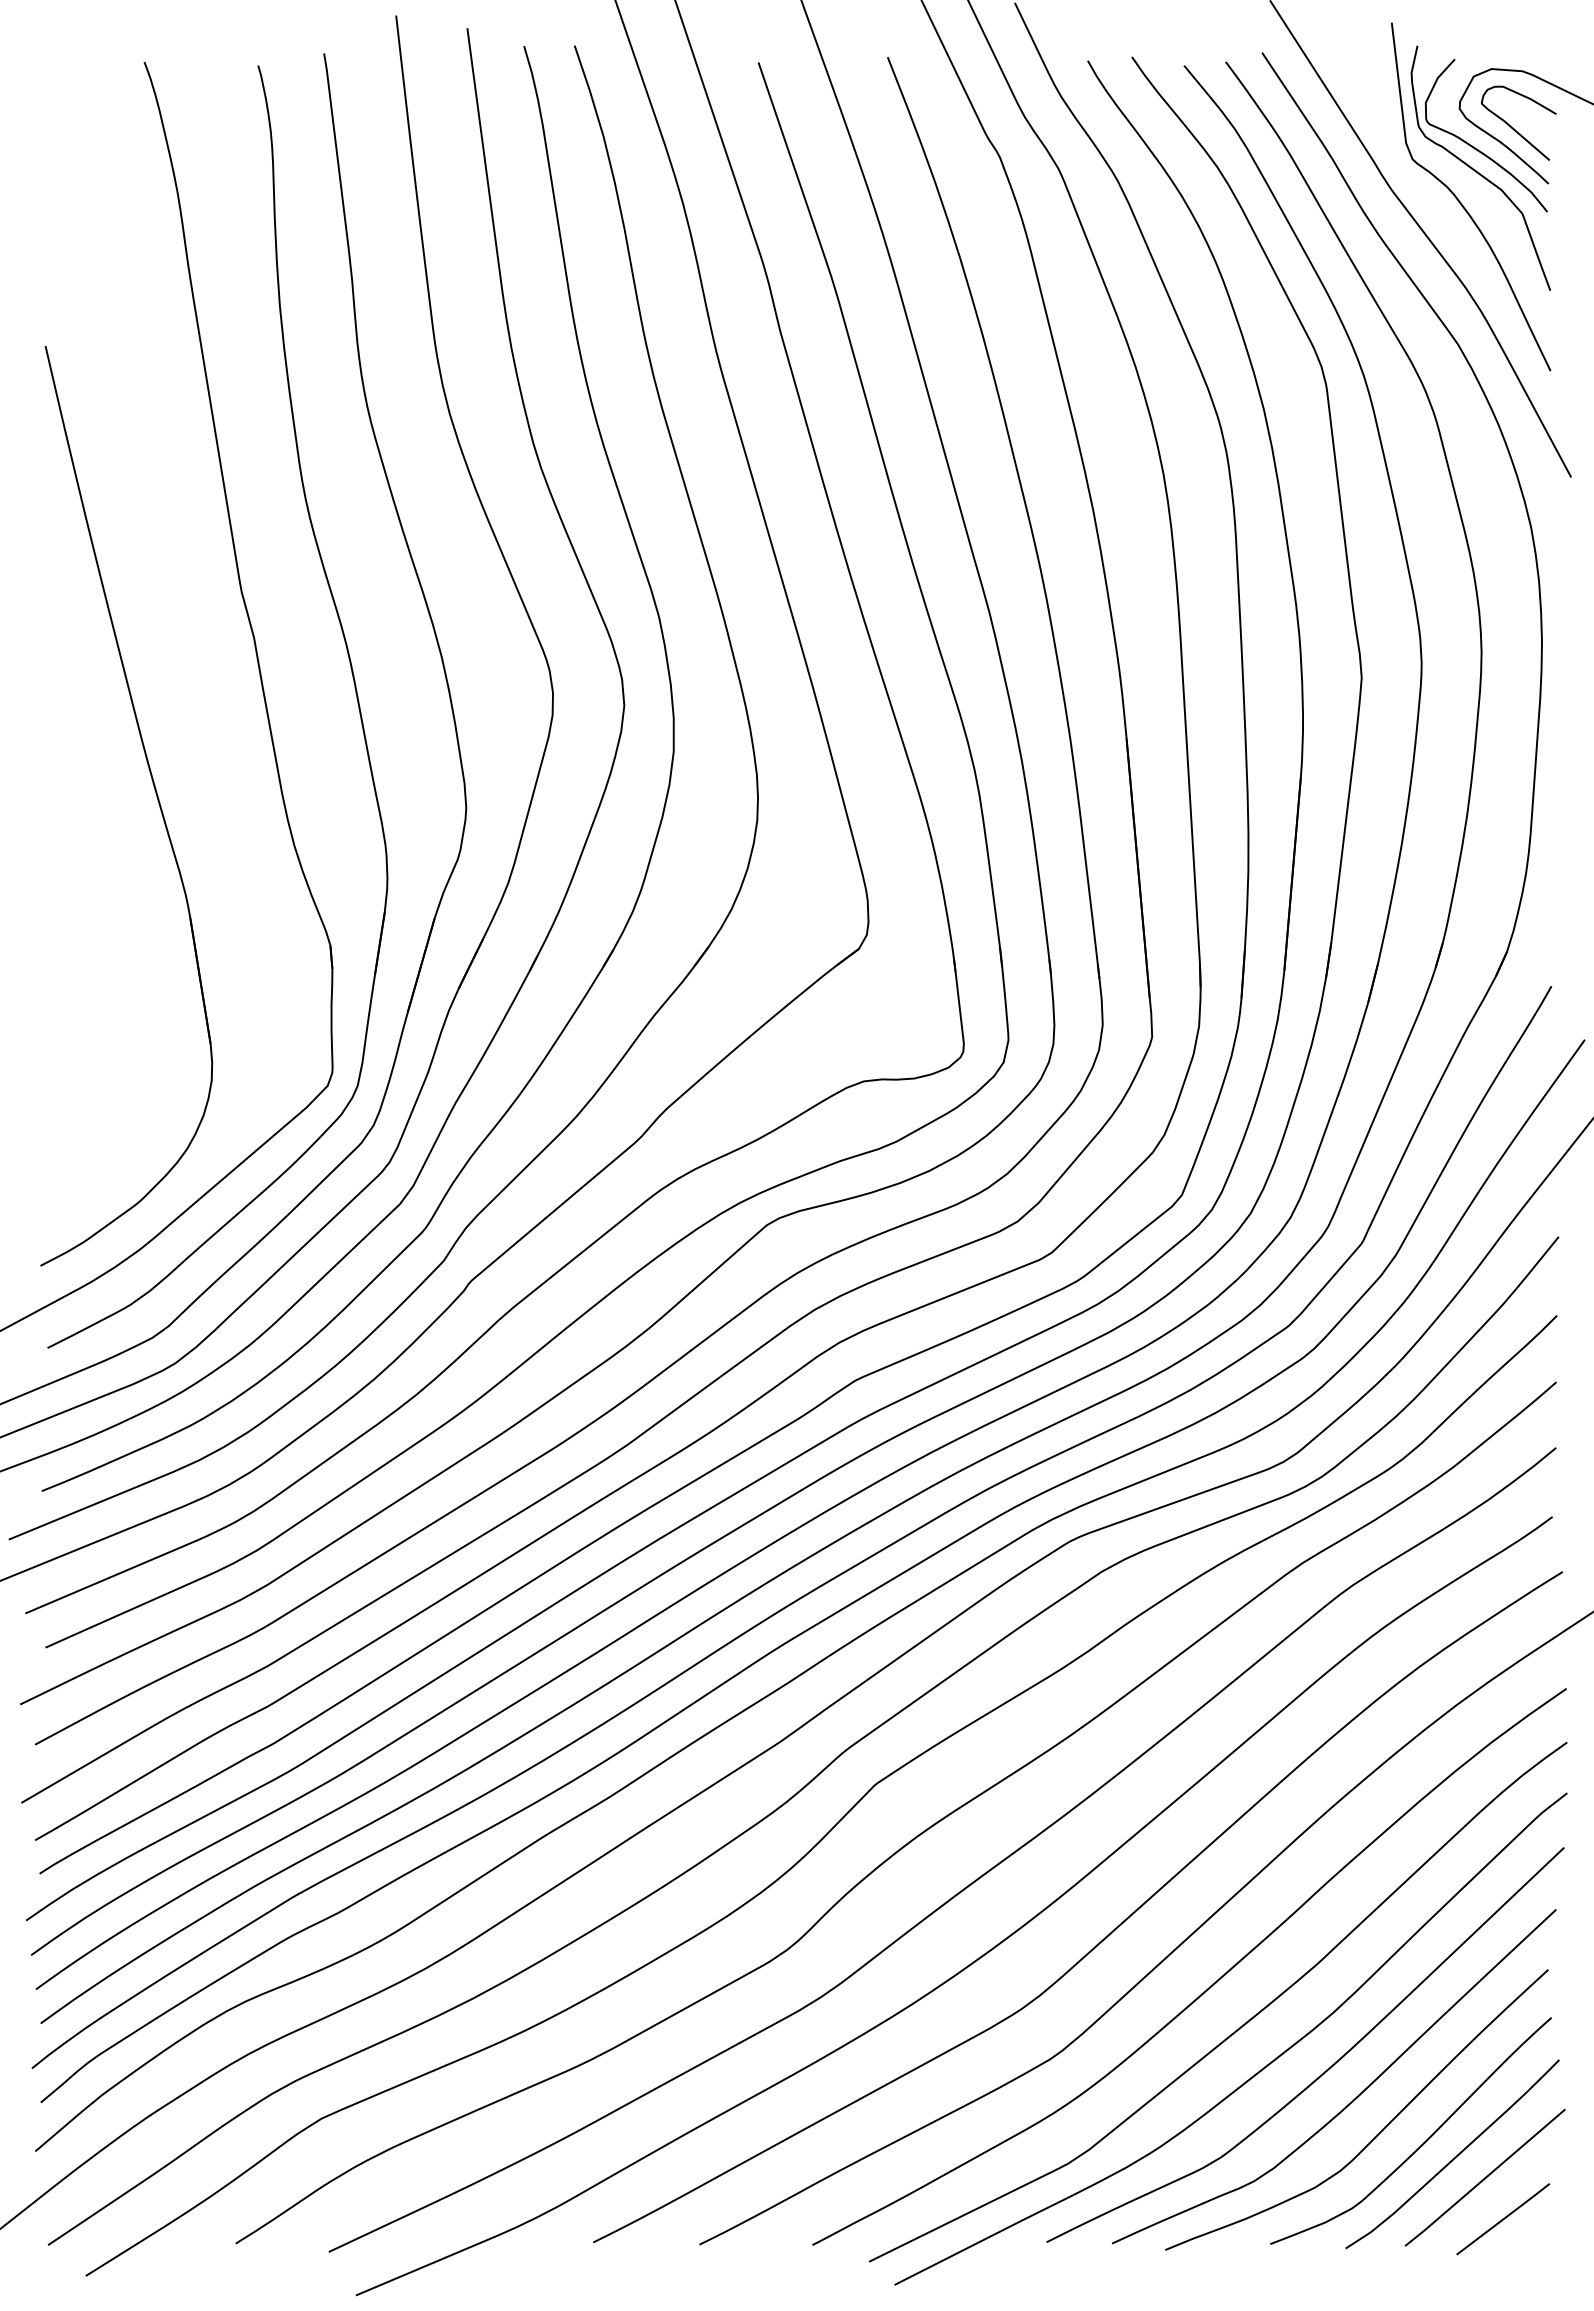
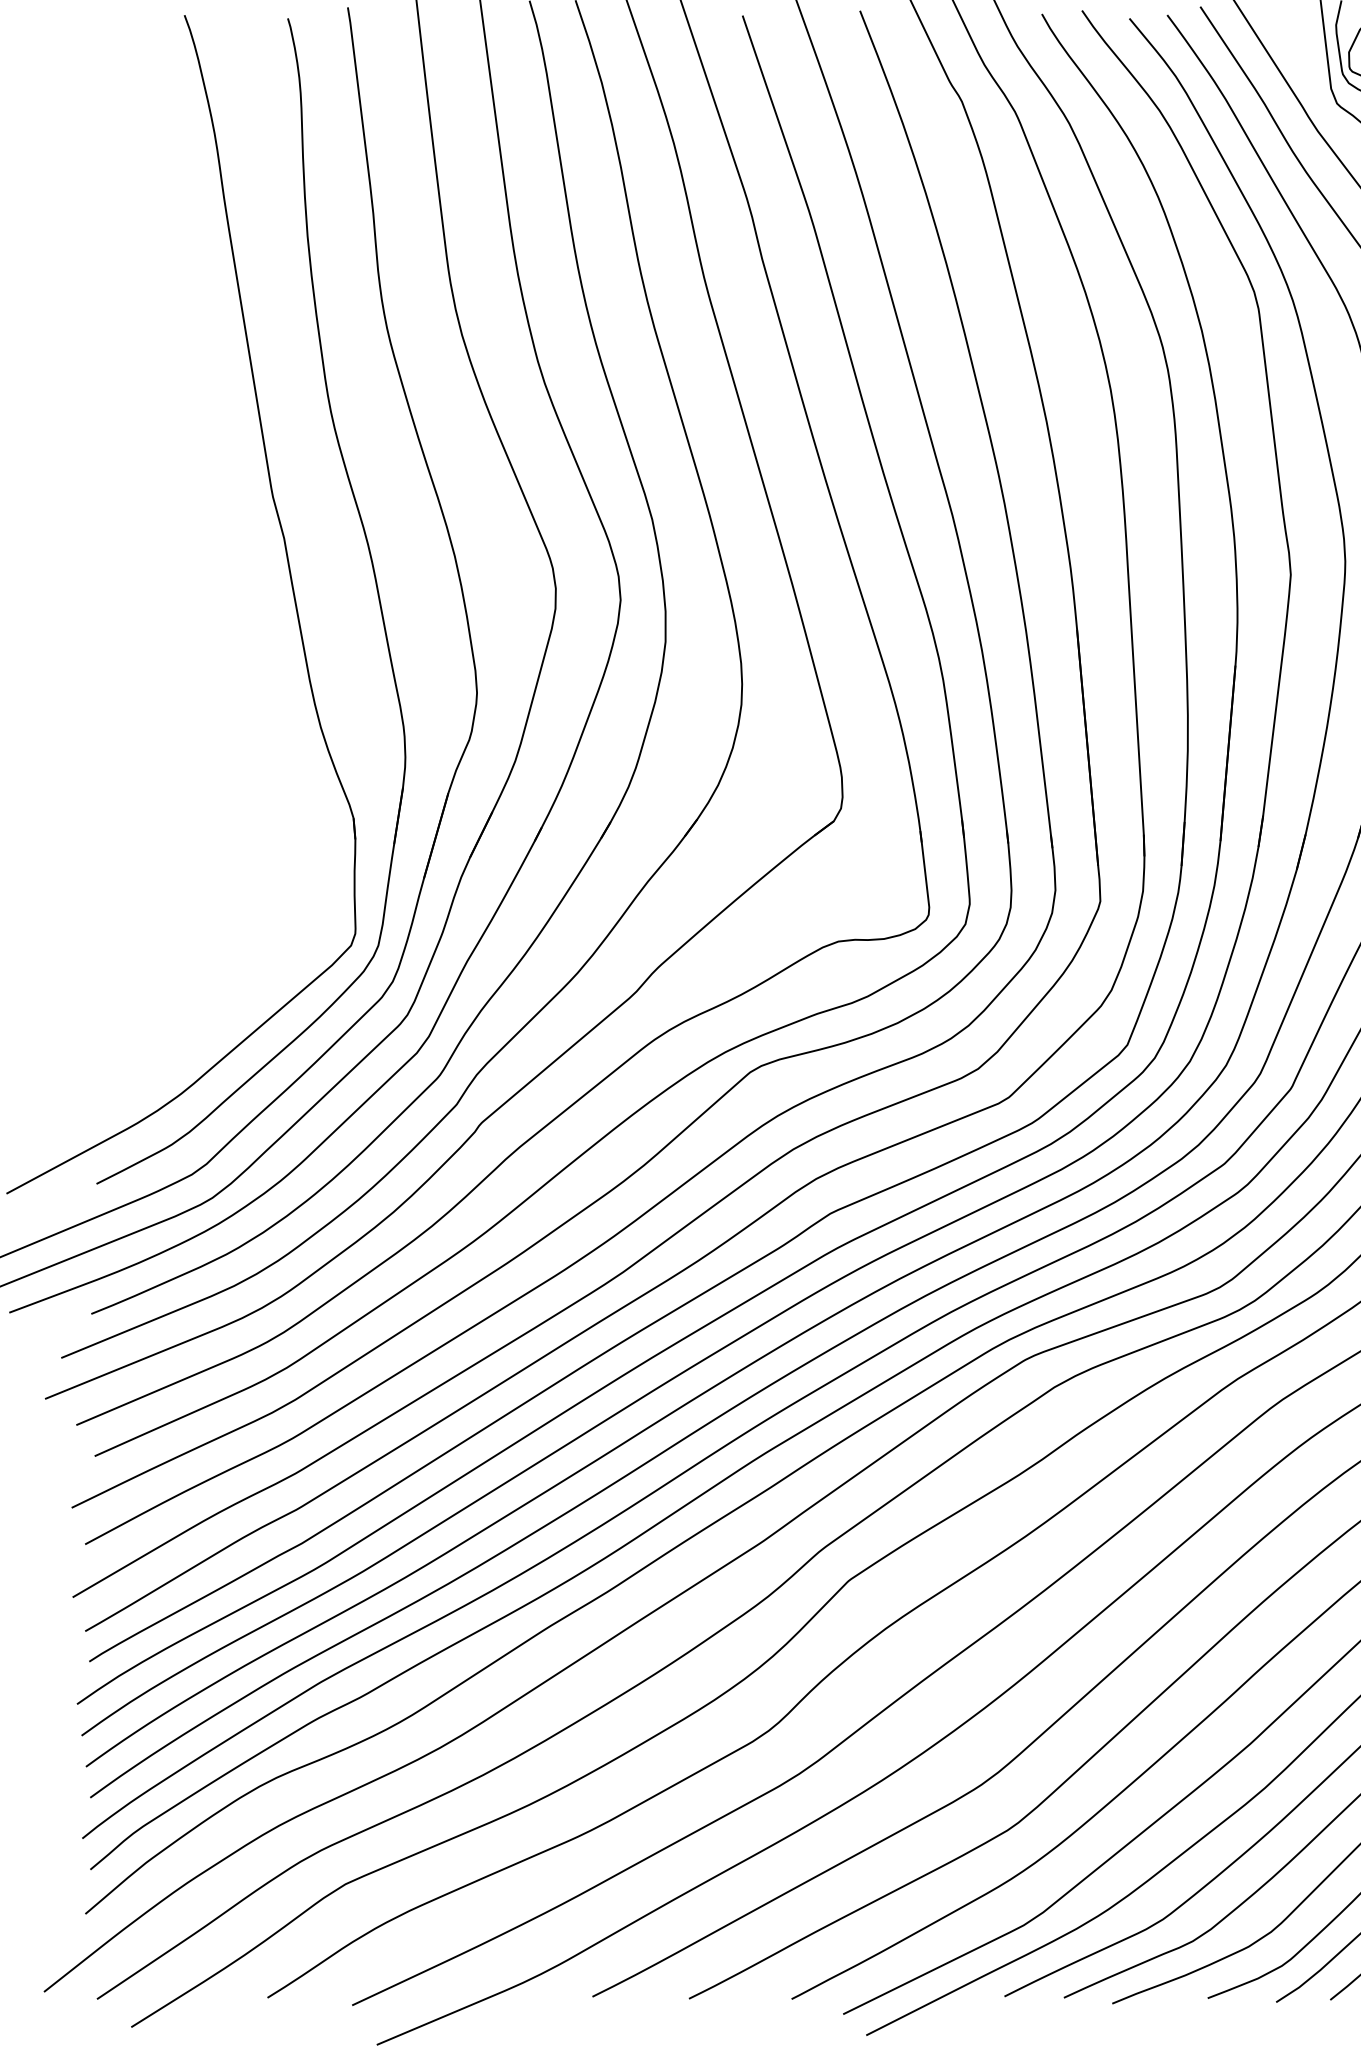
part: (156, 797) -> (195, 683), removed

